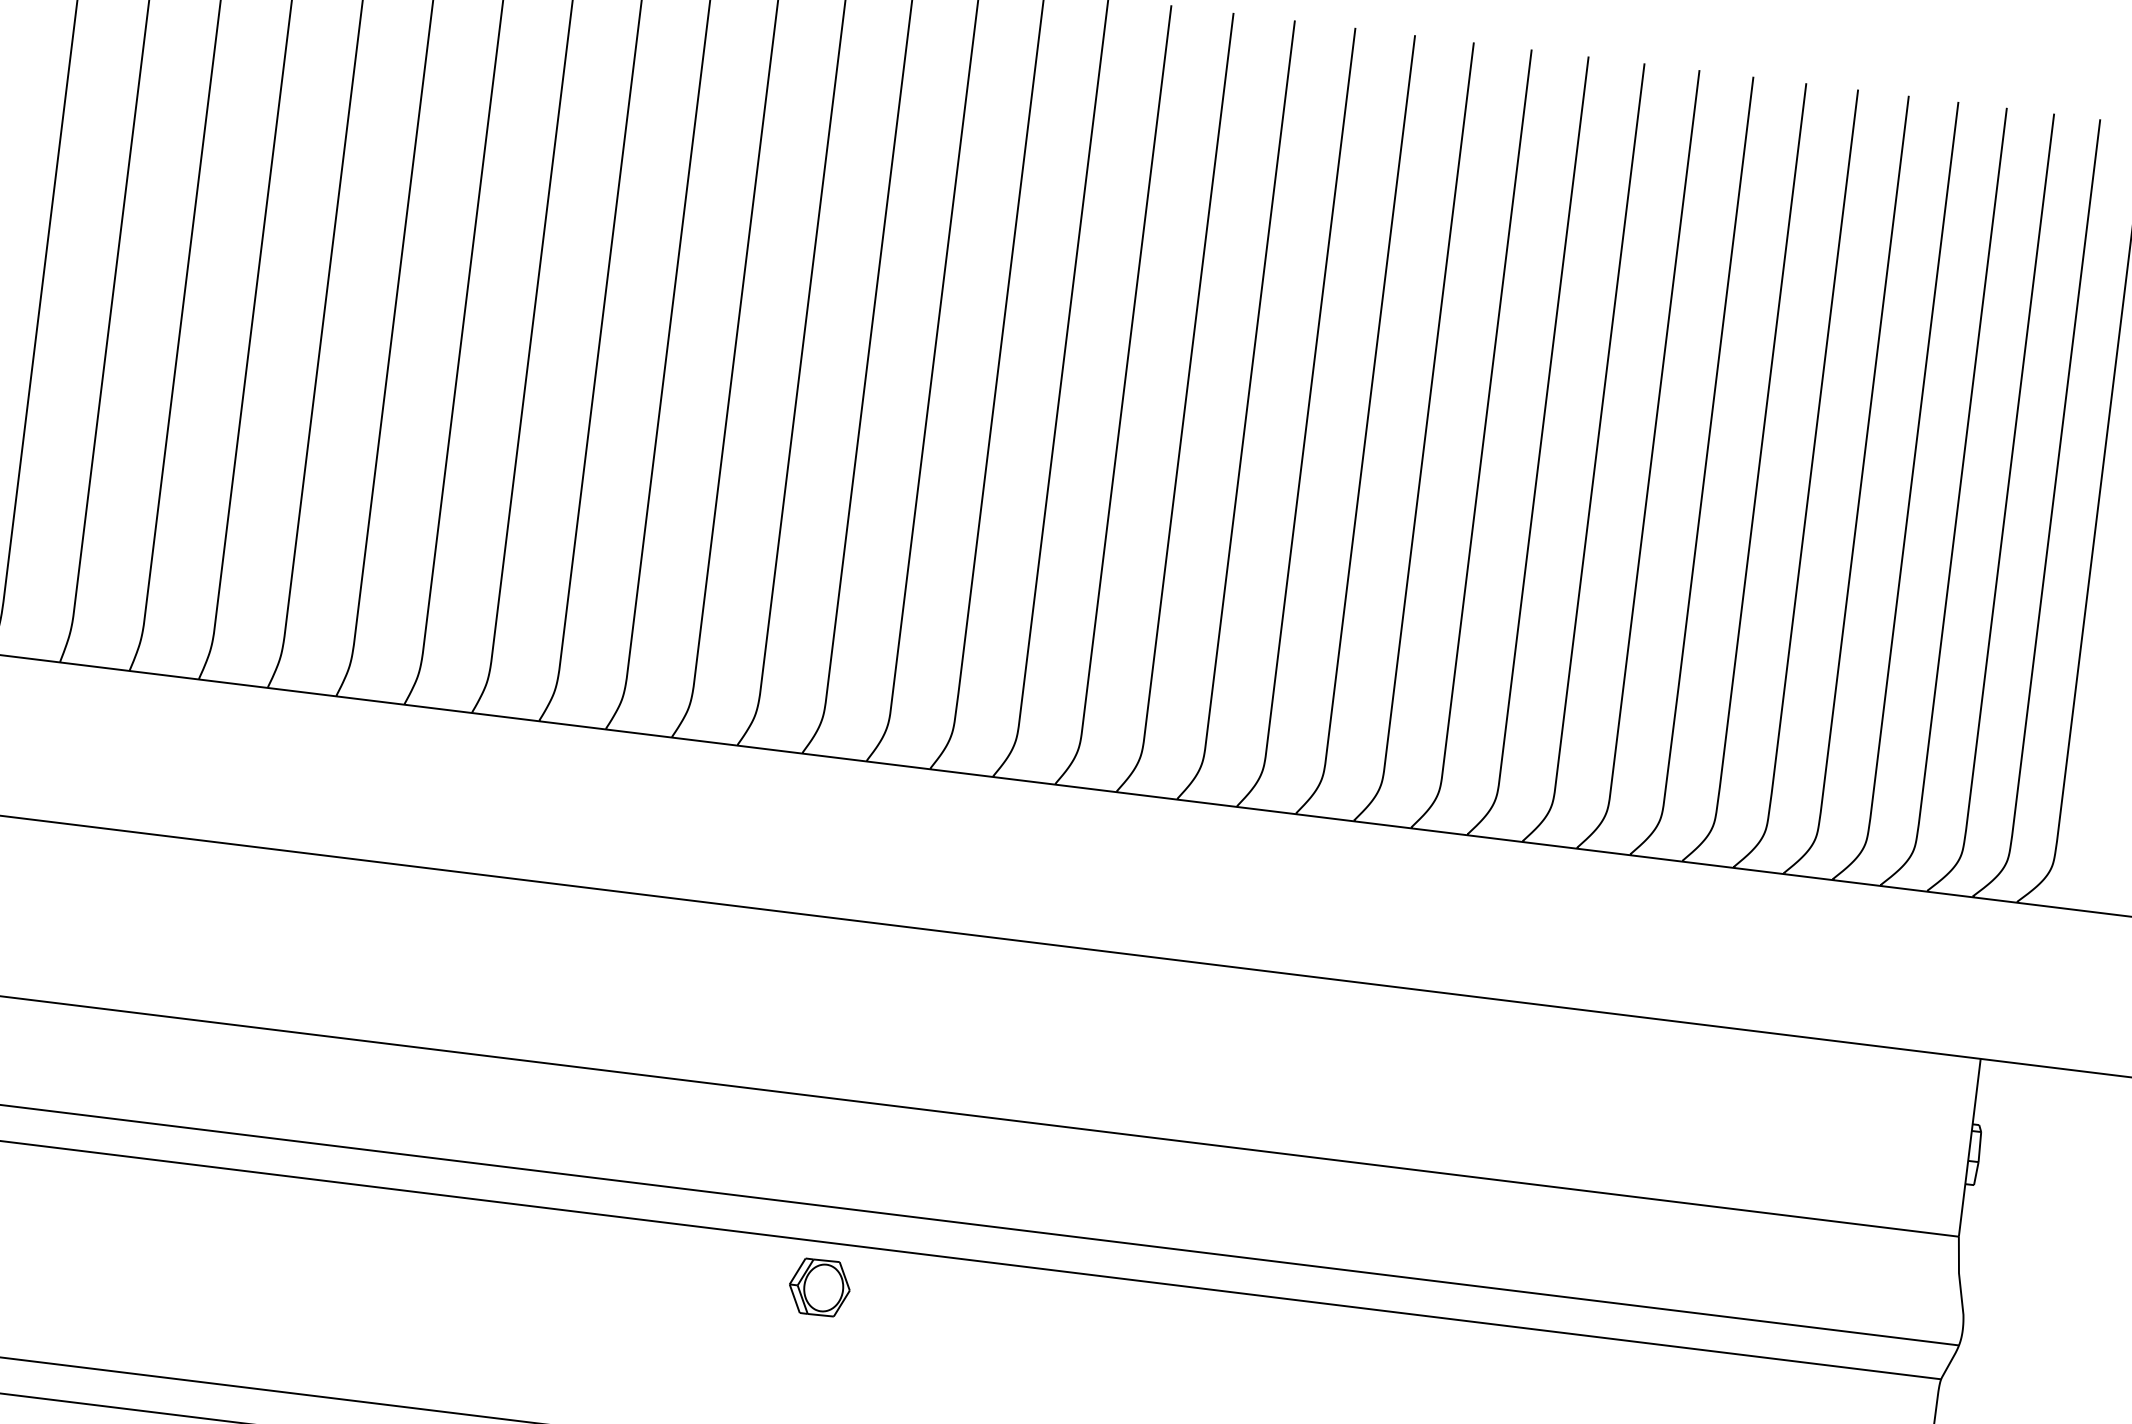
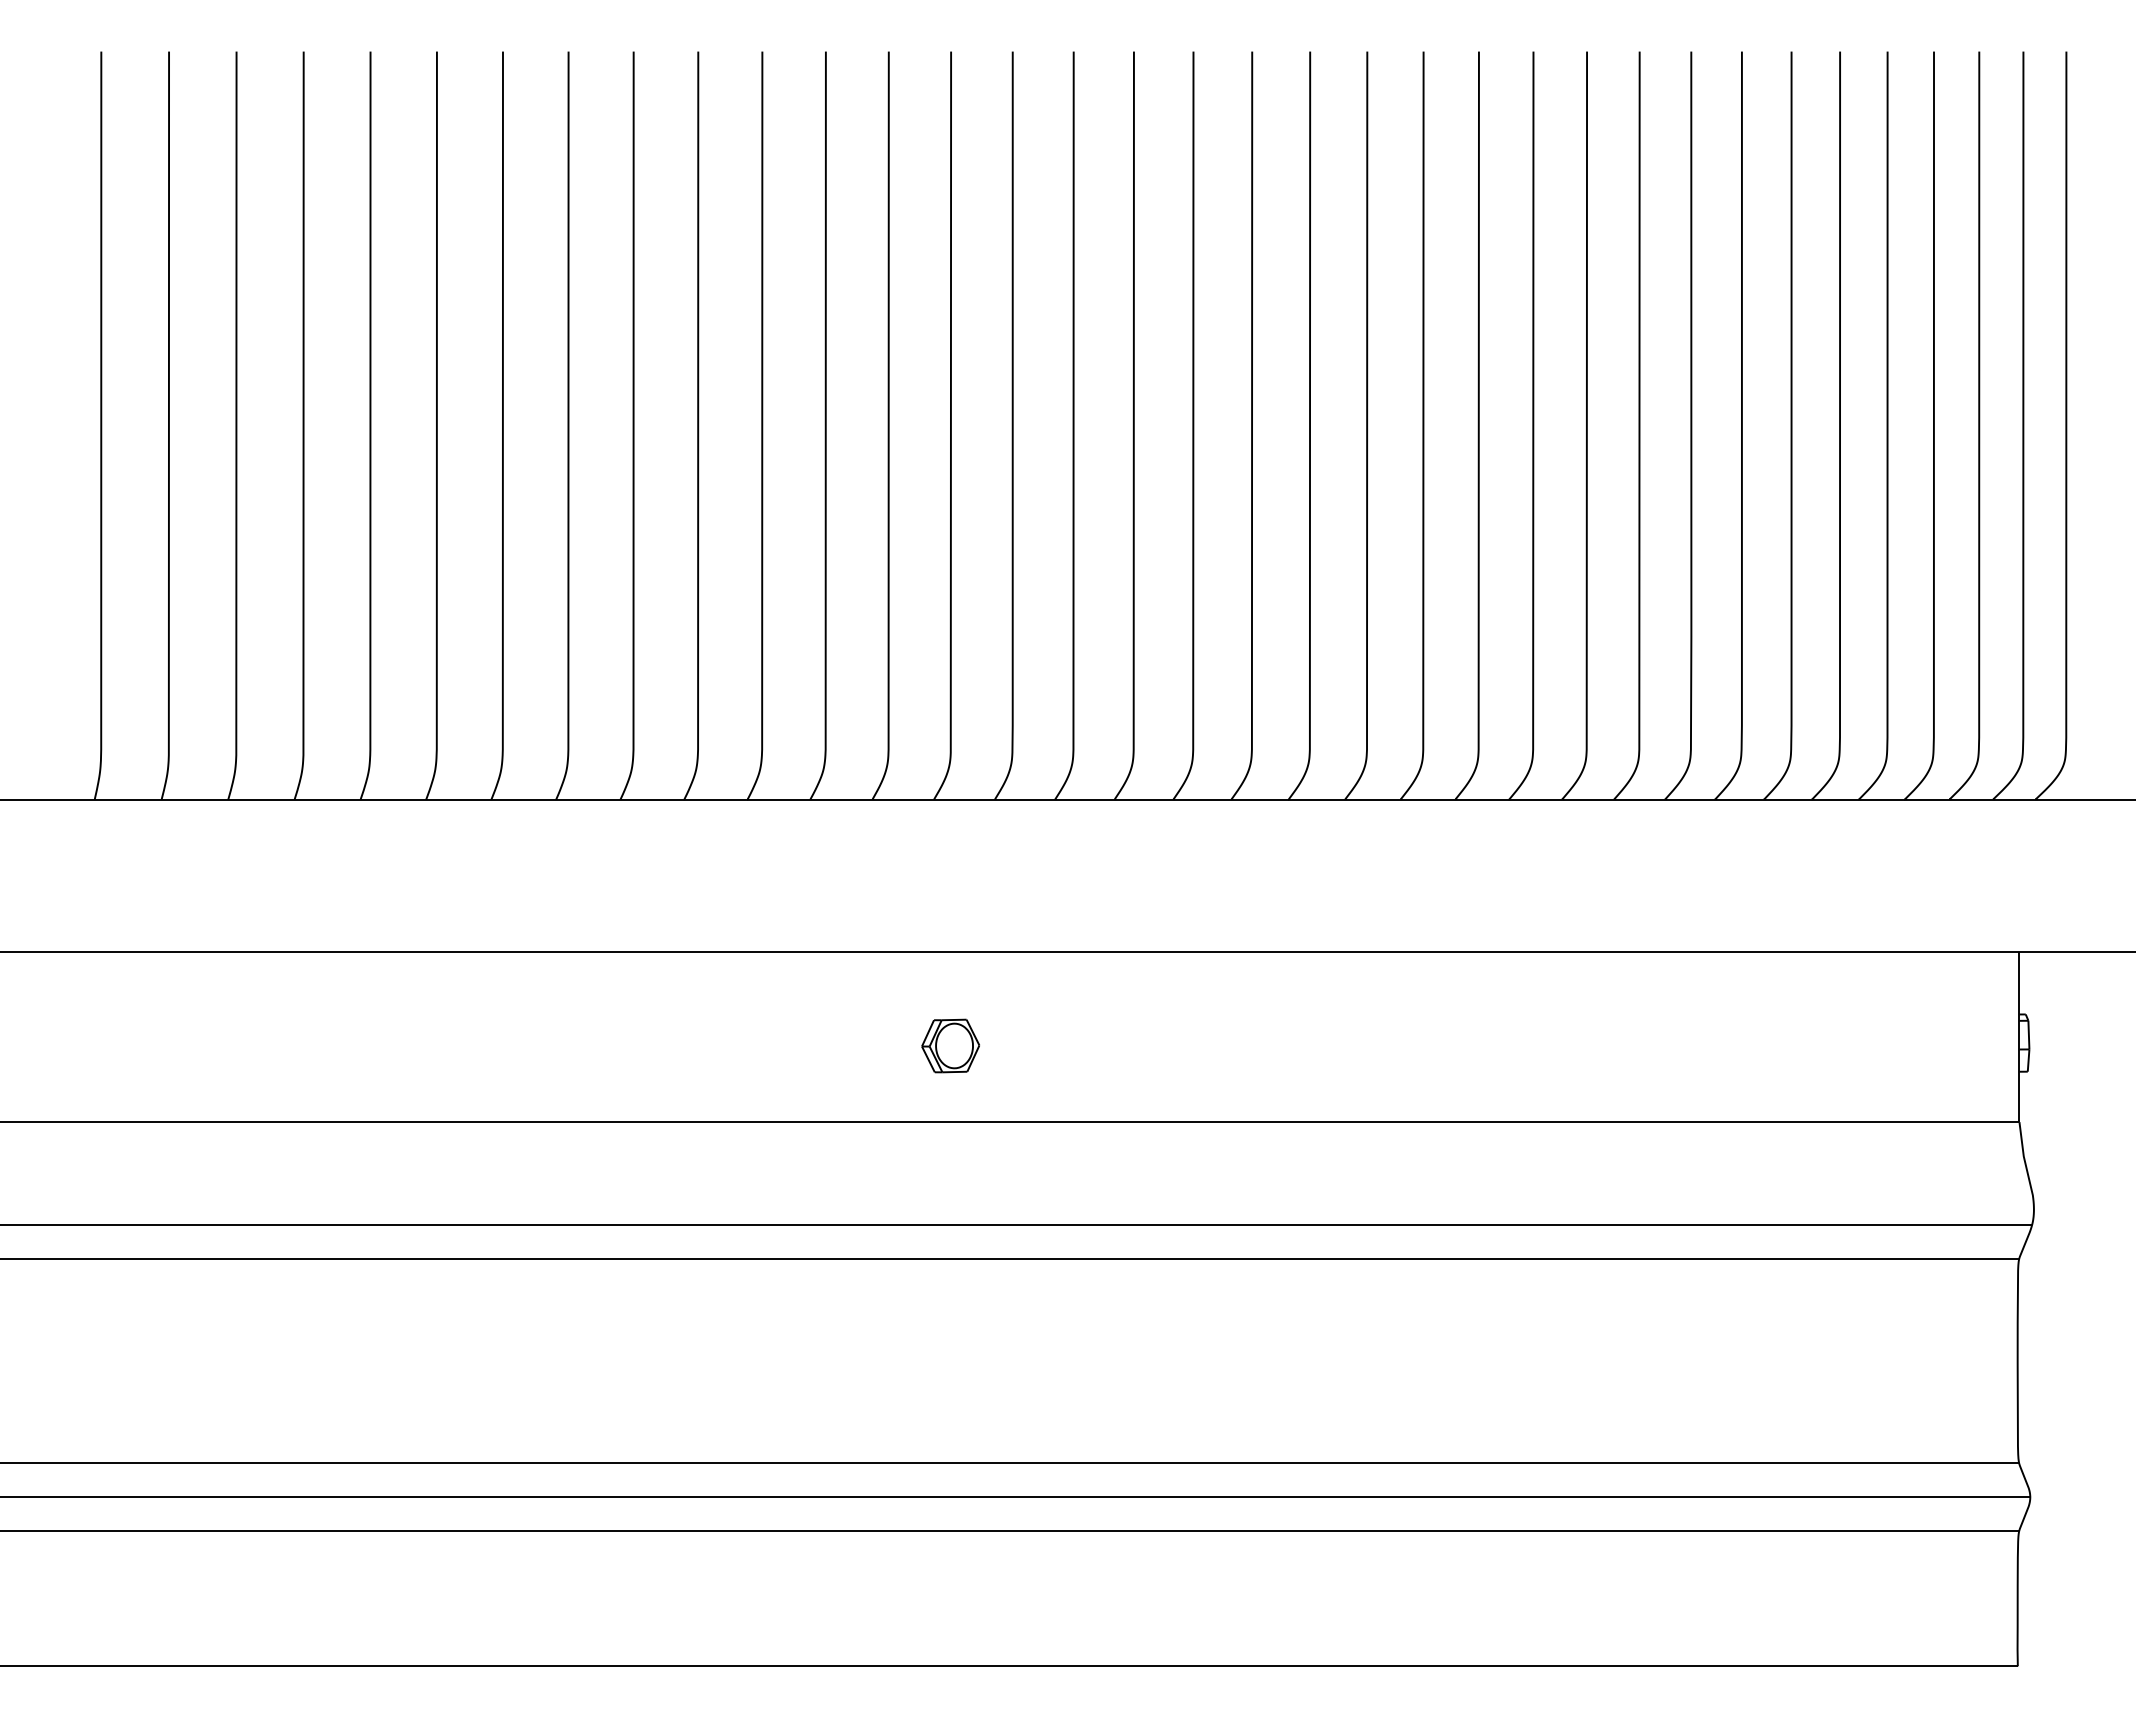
part: (819, 1286) -> (950, 1045), moved

